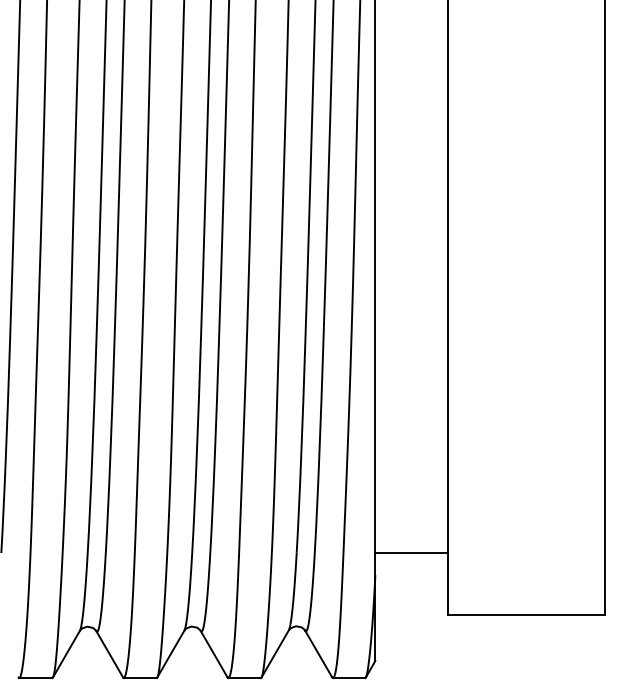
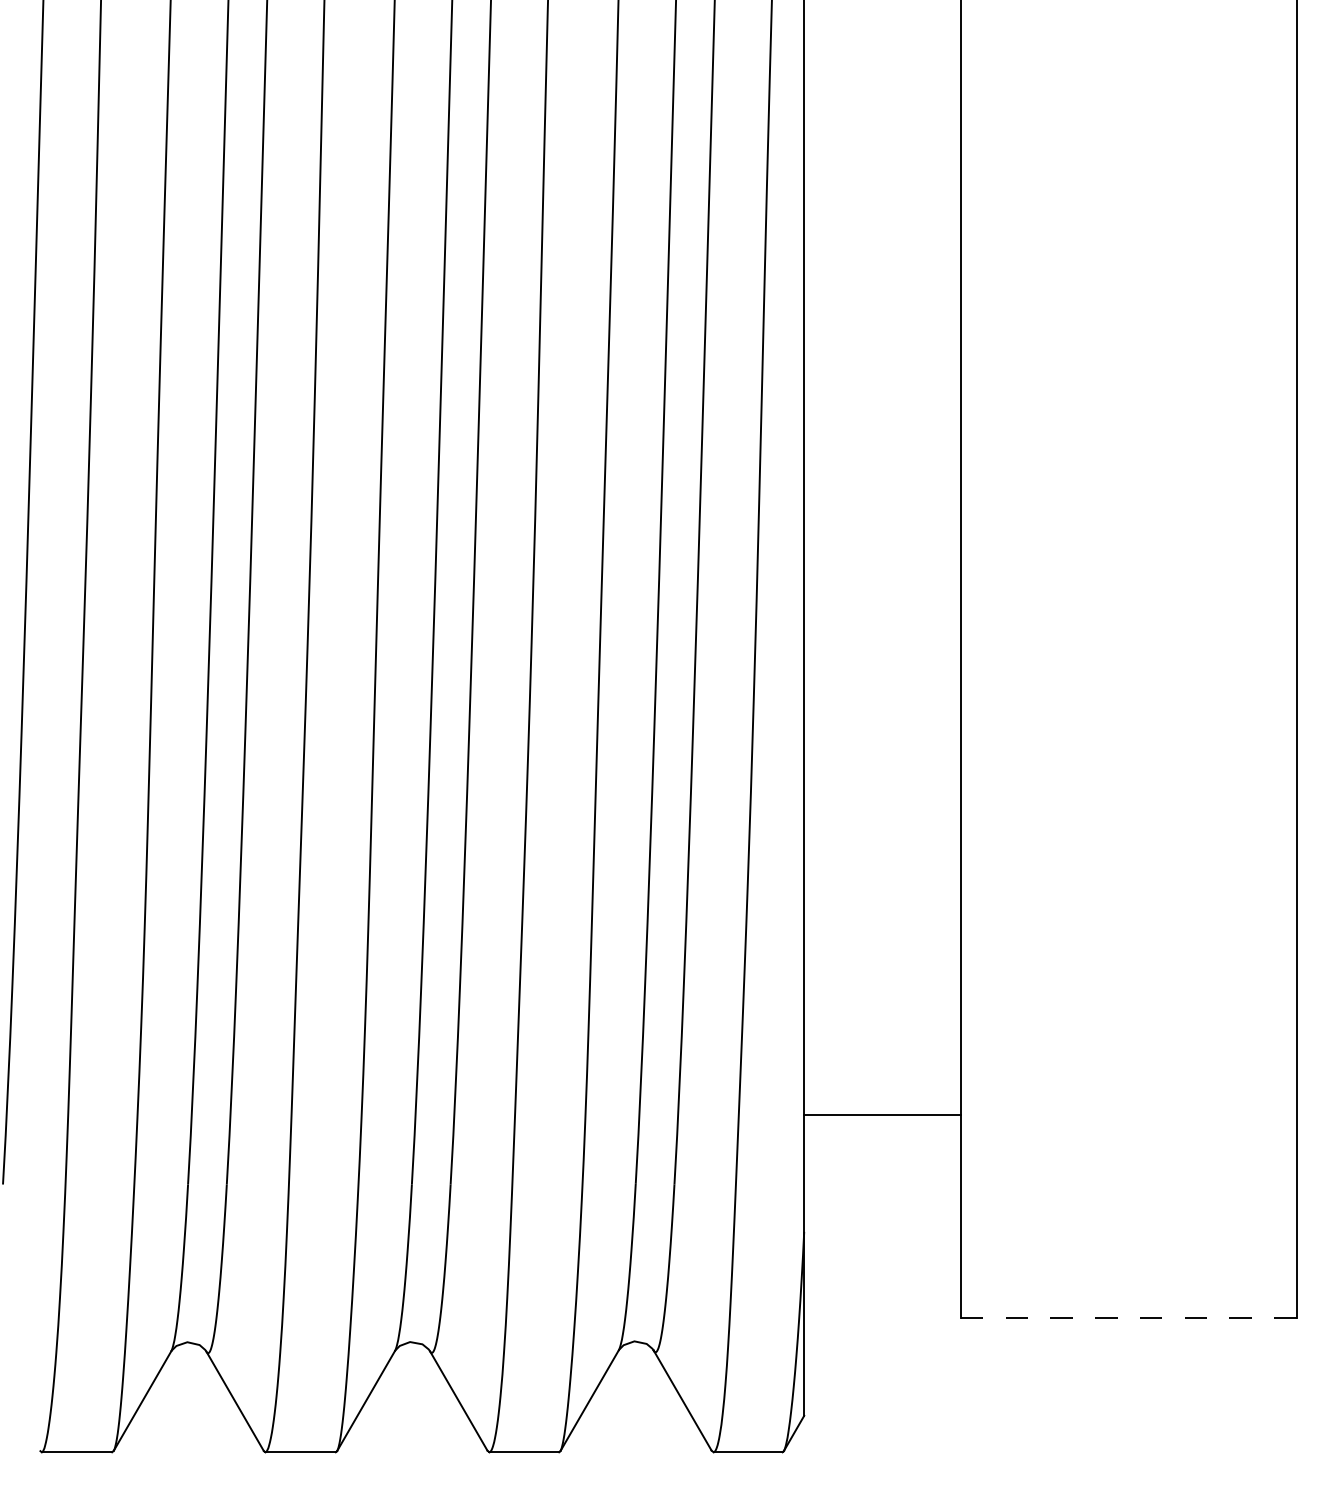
line: (411, 552) -> (881, 1114), moved
line: (526, 615) -> (1128, 1318), solid -> dashed

